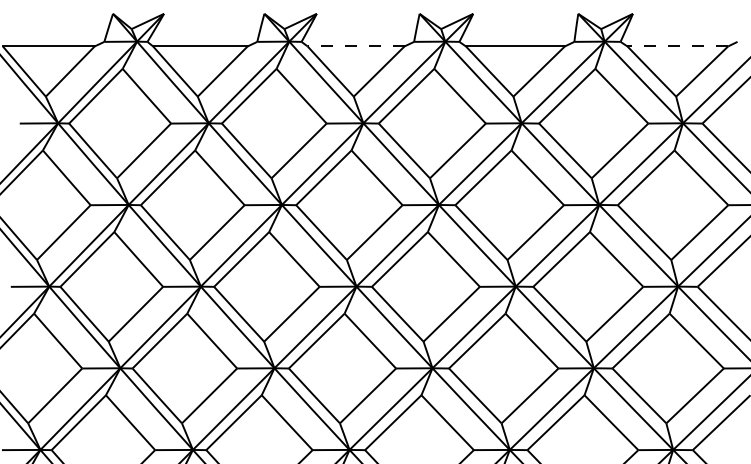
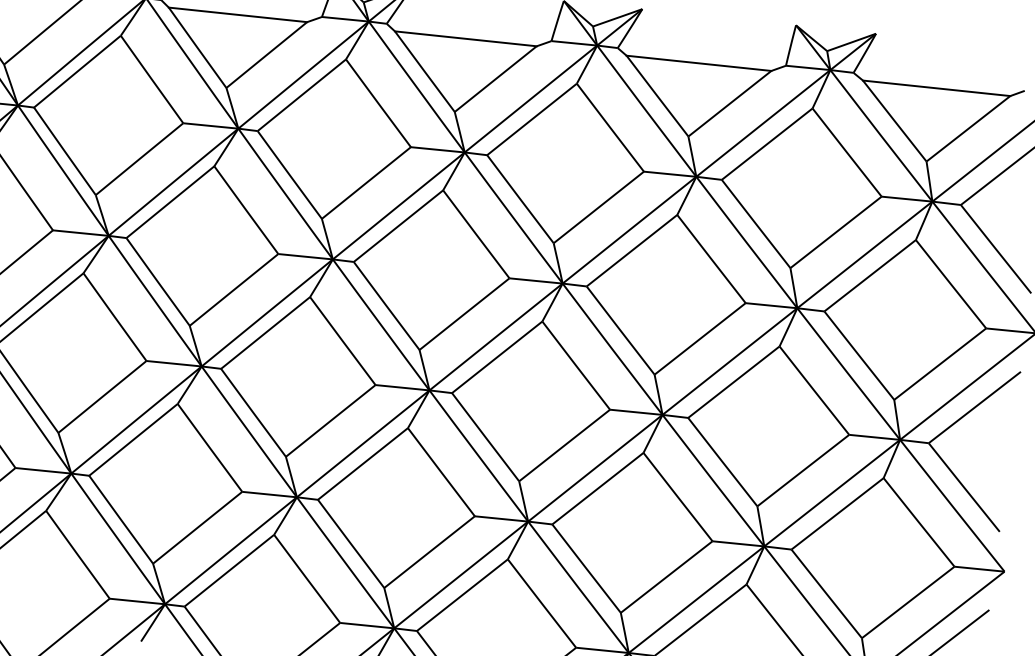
line: (355, 46) -> (464, 38), dashed -> solid
line: (677, 46) -> (936, 88), dashed -> solid

